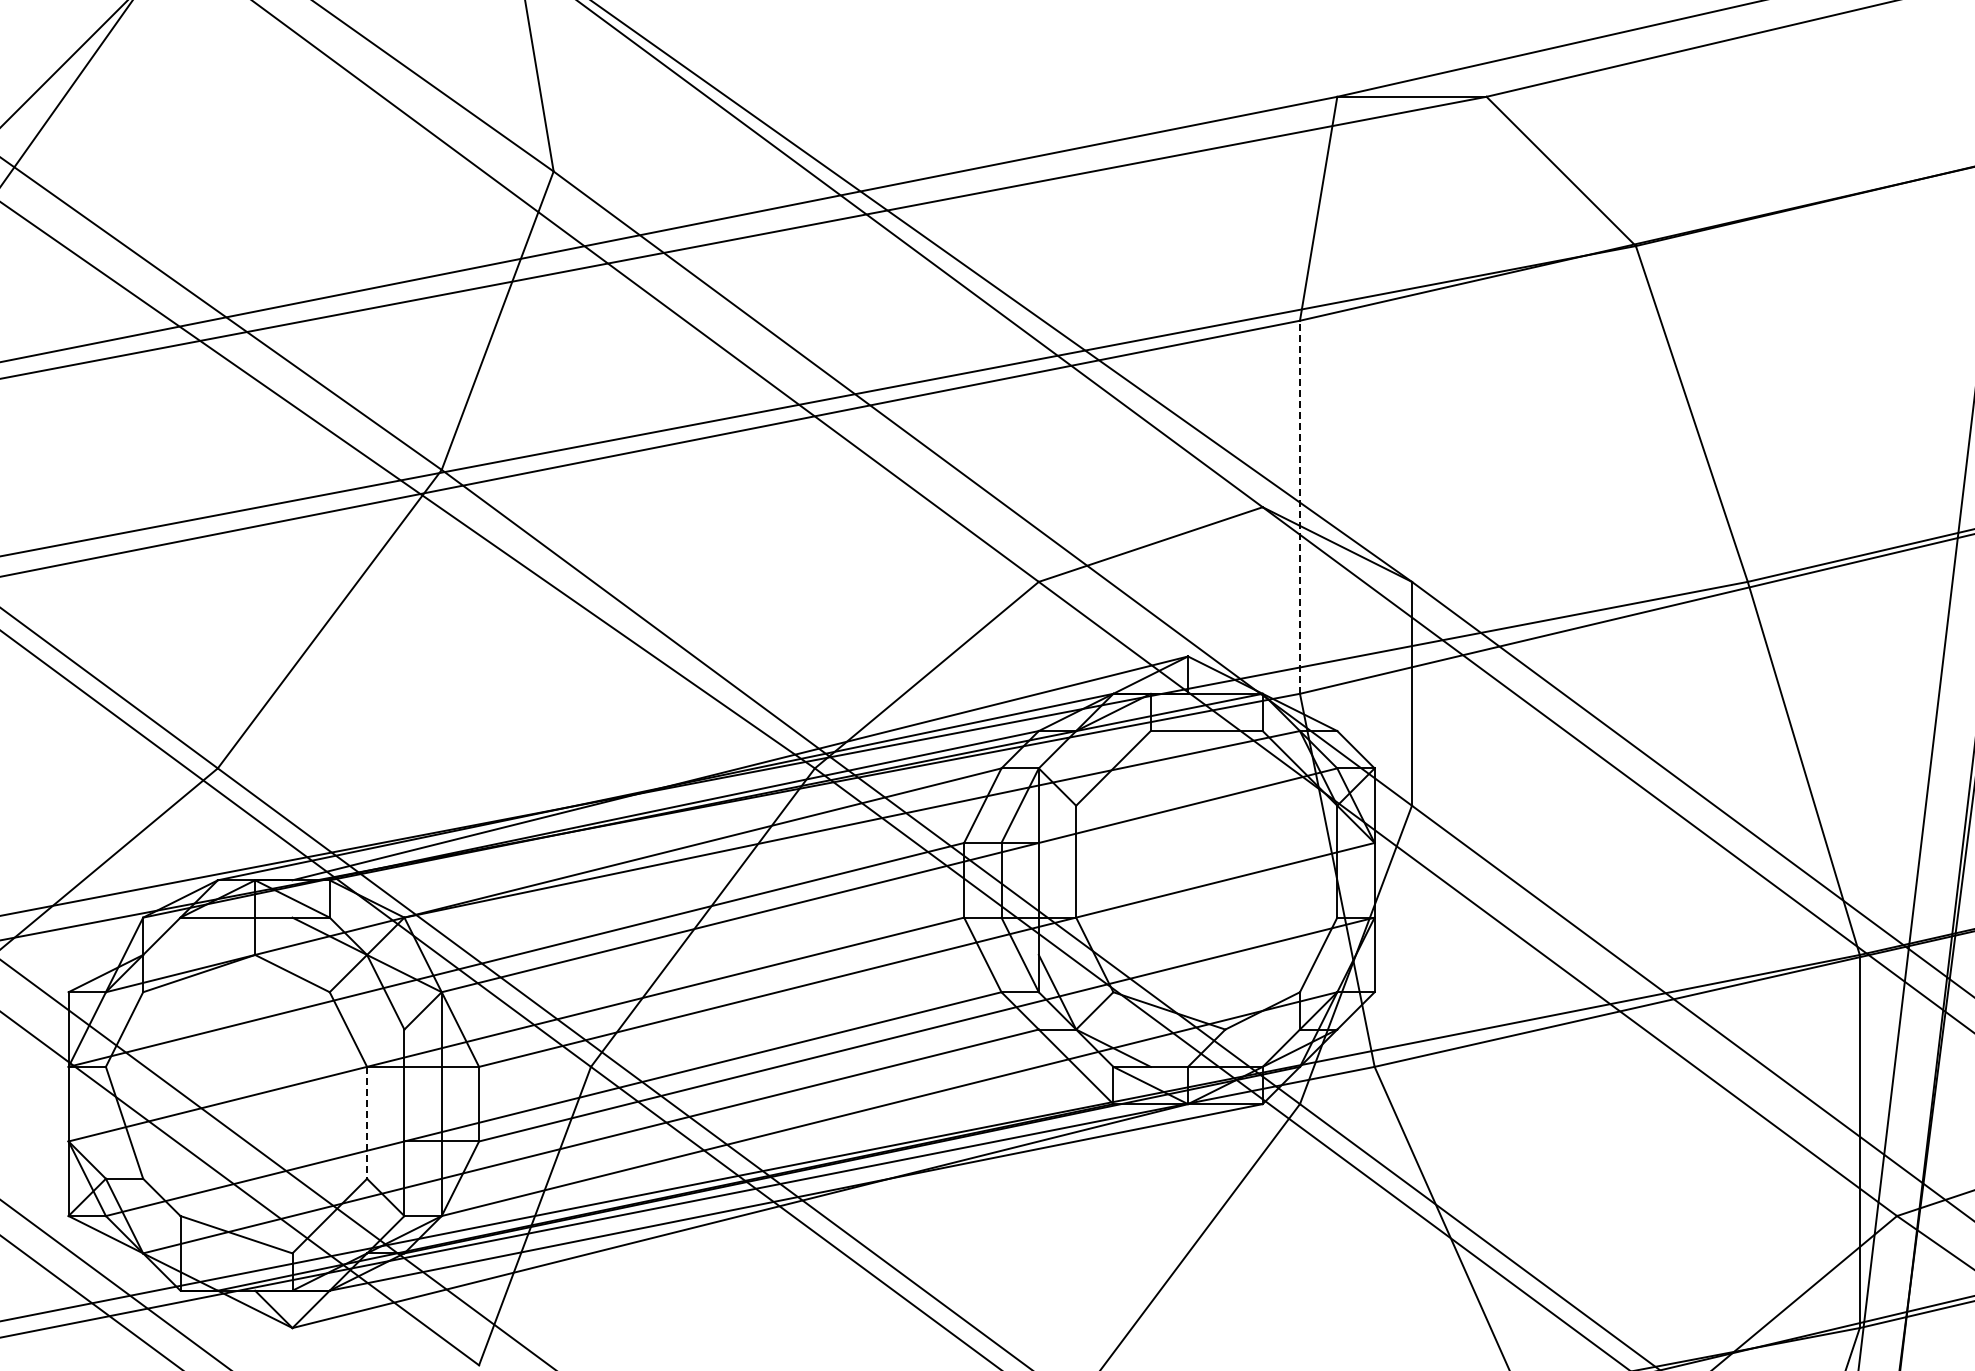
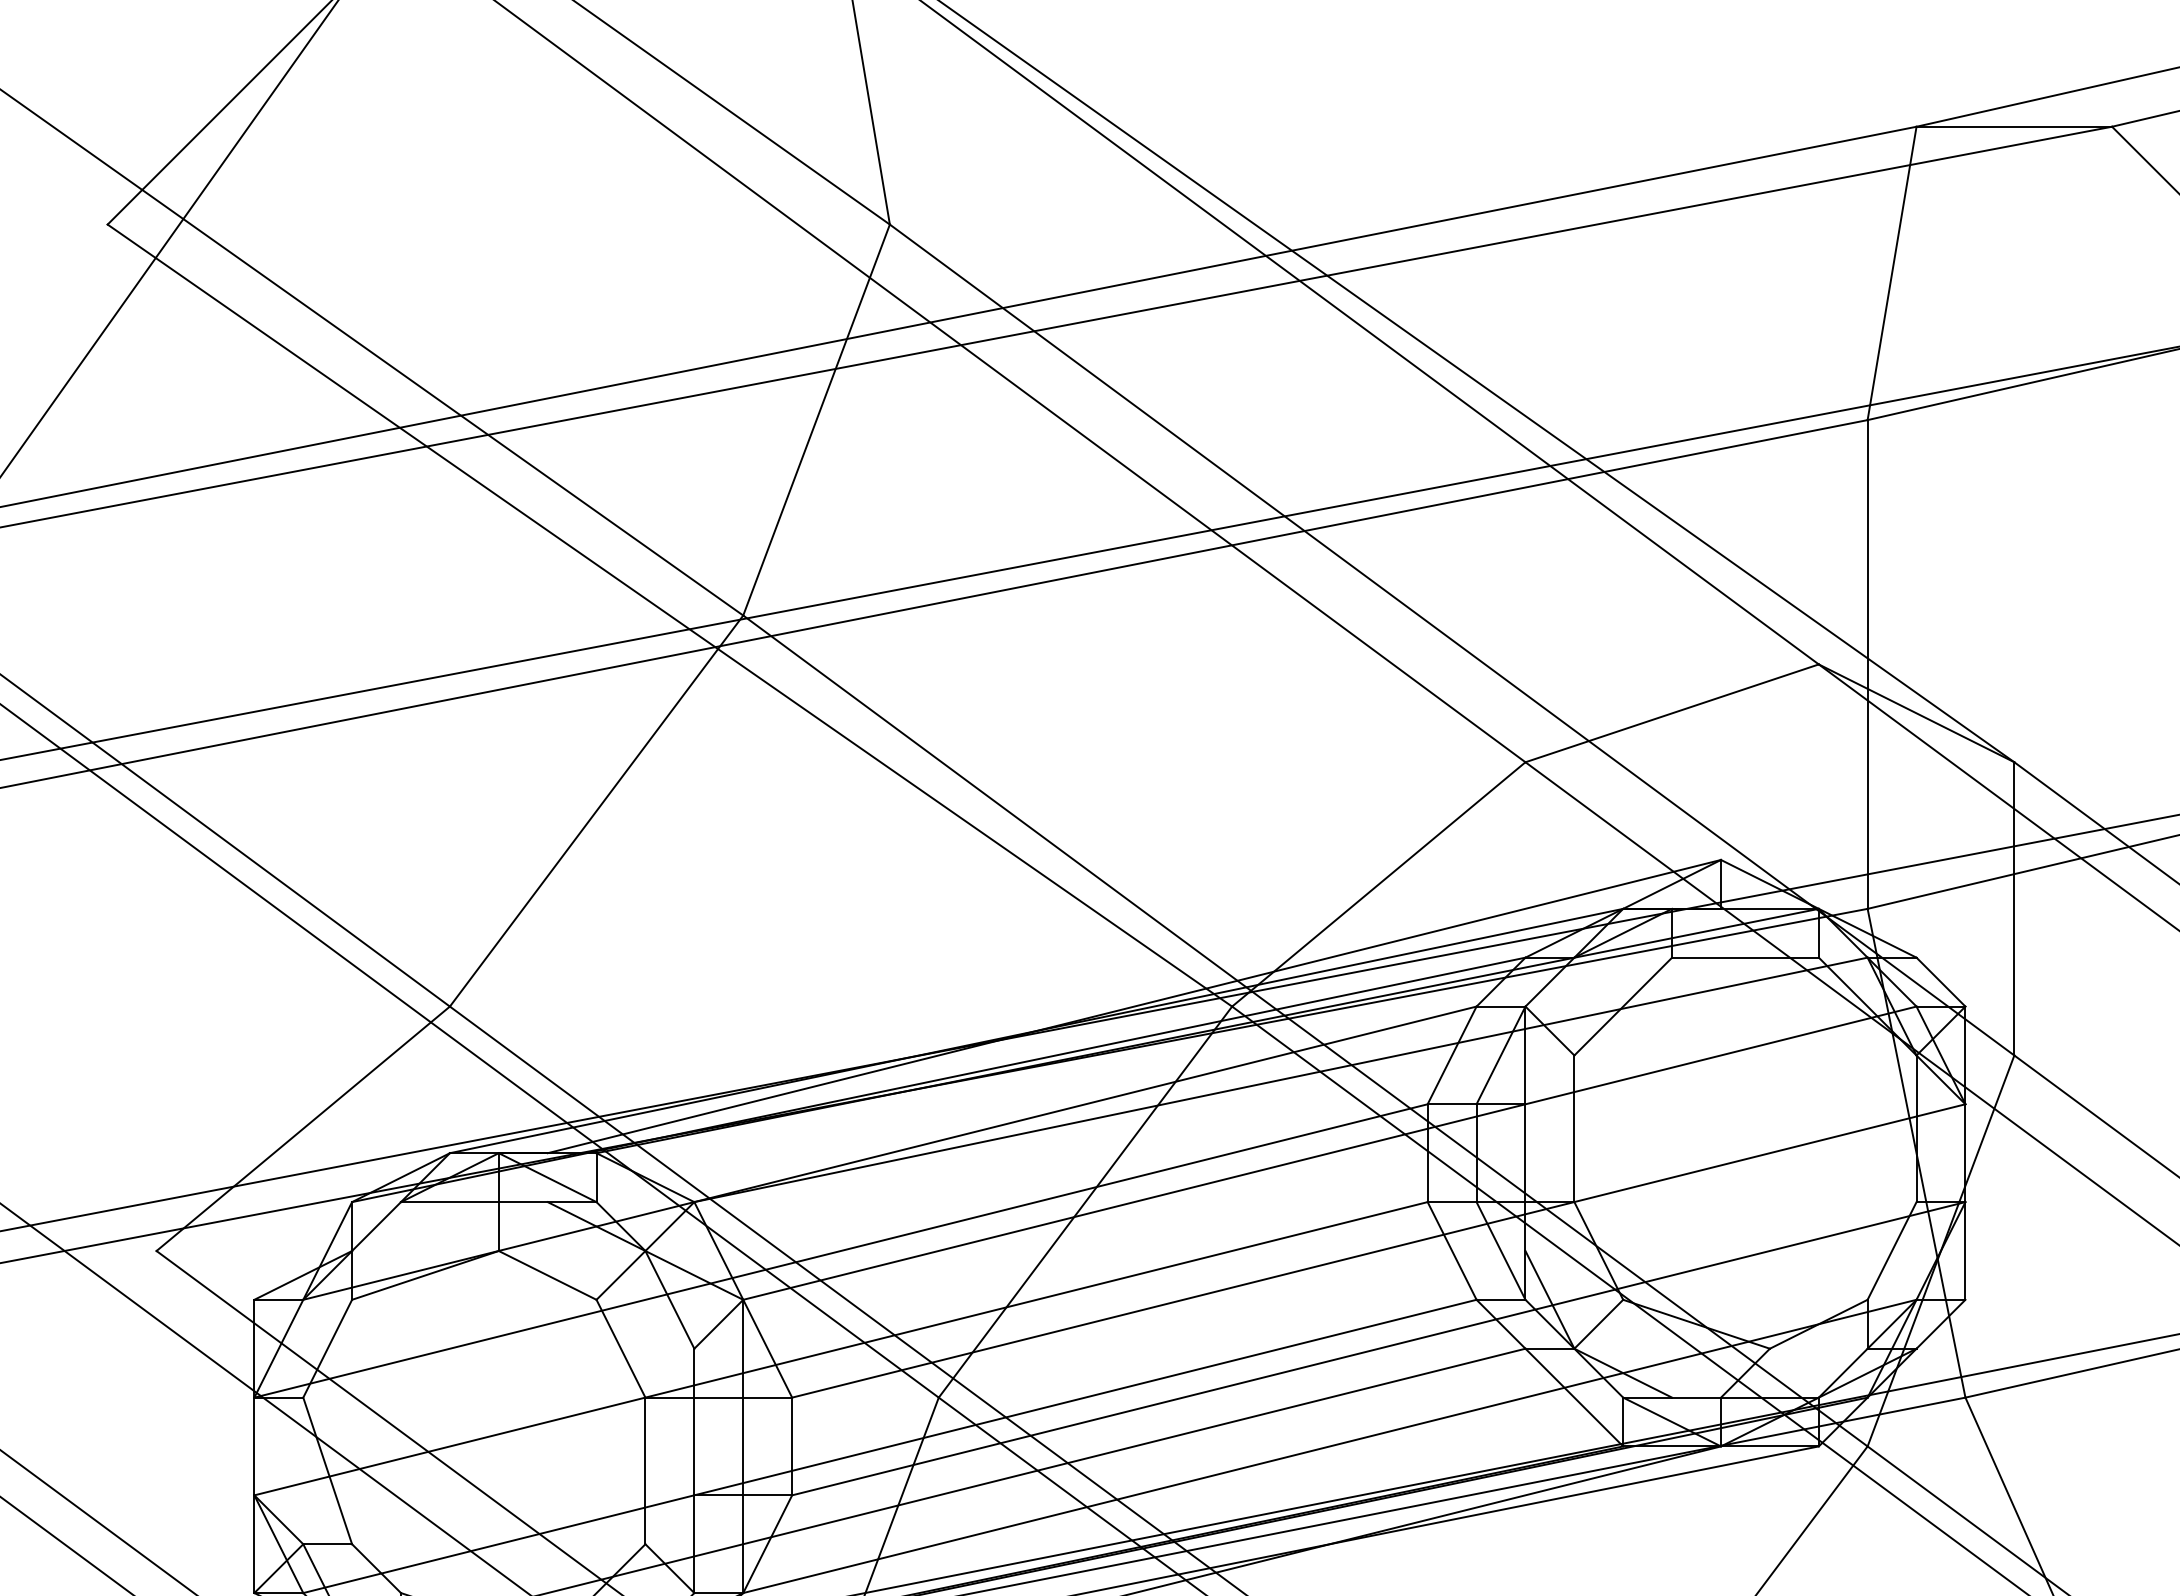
line: (1299, 507) -> (1866, 664), dashed -> solid
line: (367, 1122) -> (645, 1470), dashed -> solid

